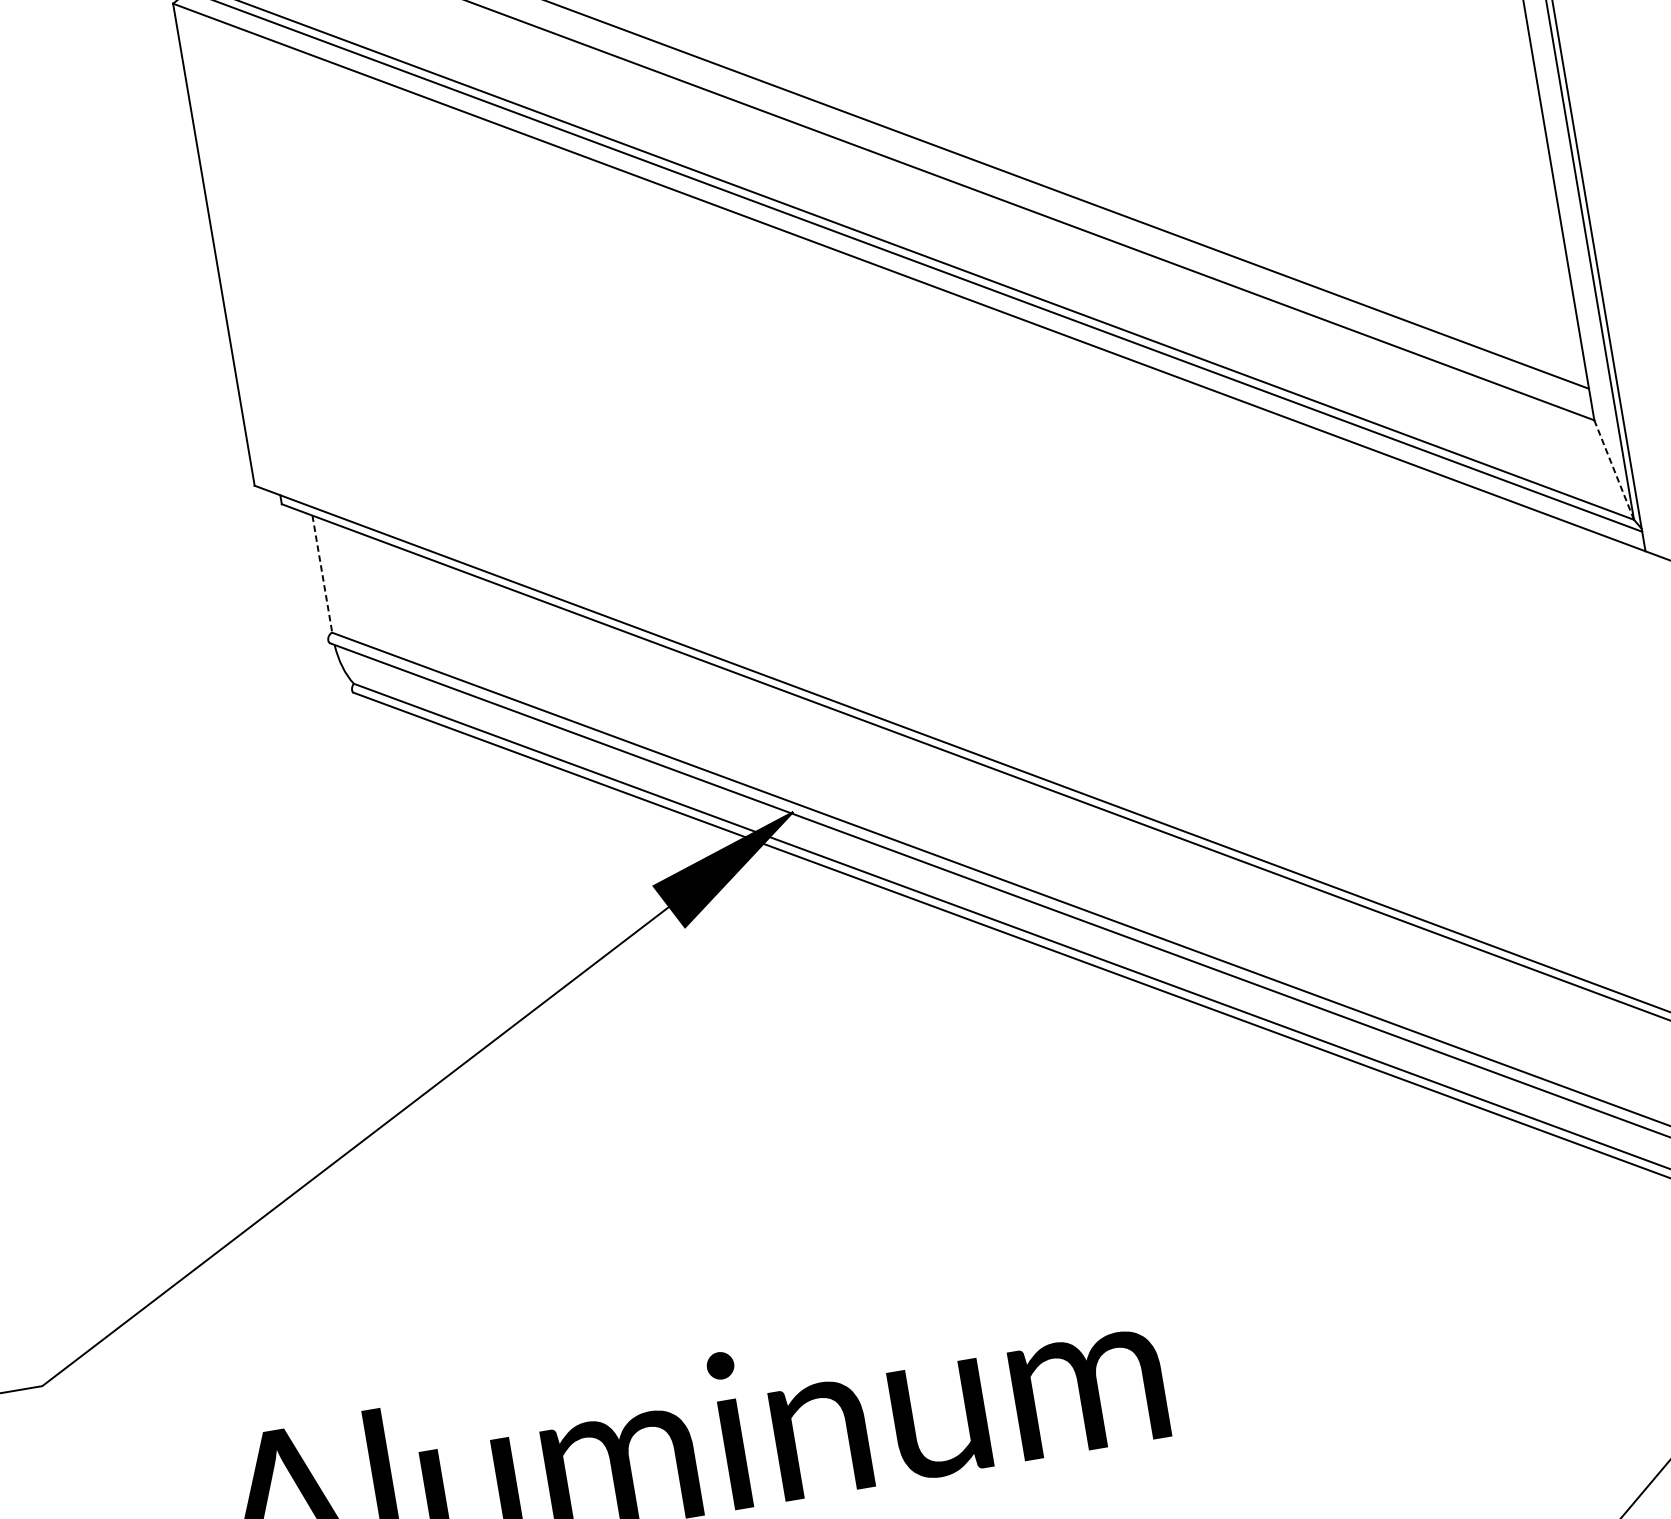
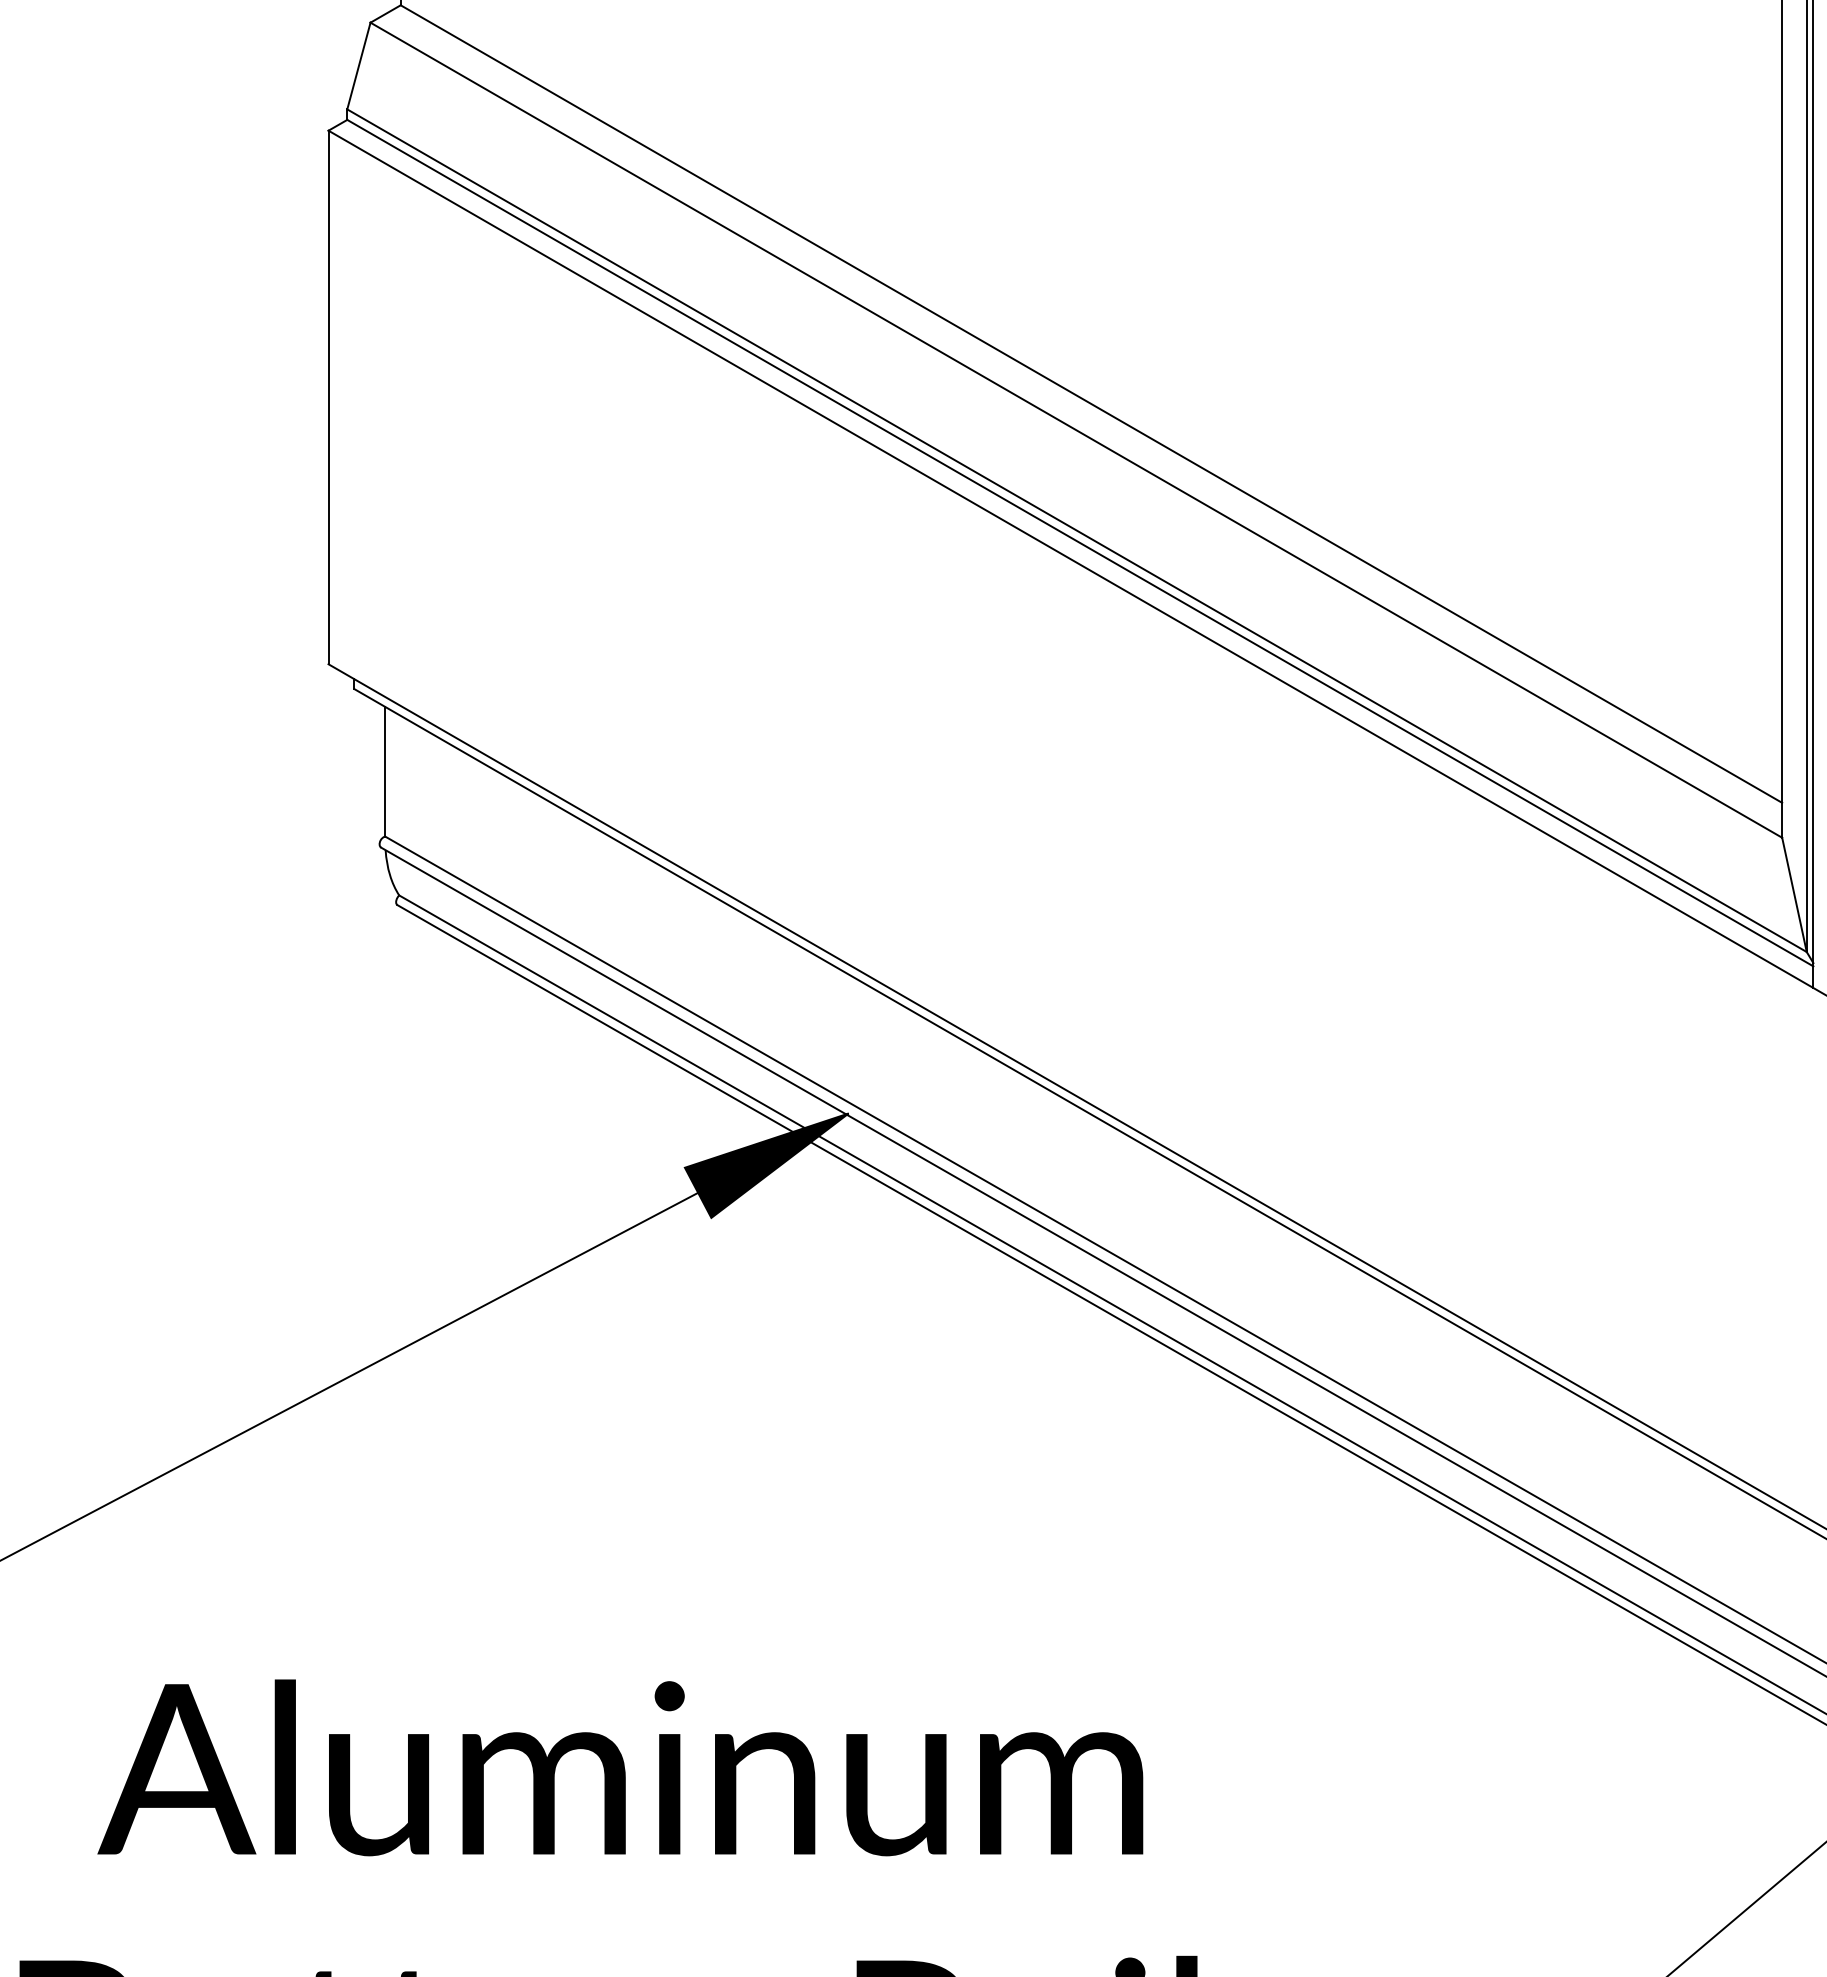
line: (1614, 469) -> (1794, 894), dashed -> solid
line: (322, 573) -> (385, 771), dashed -> solid

